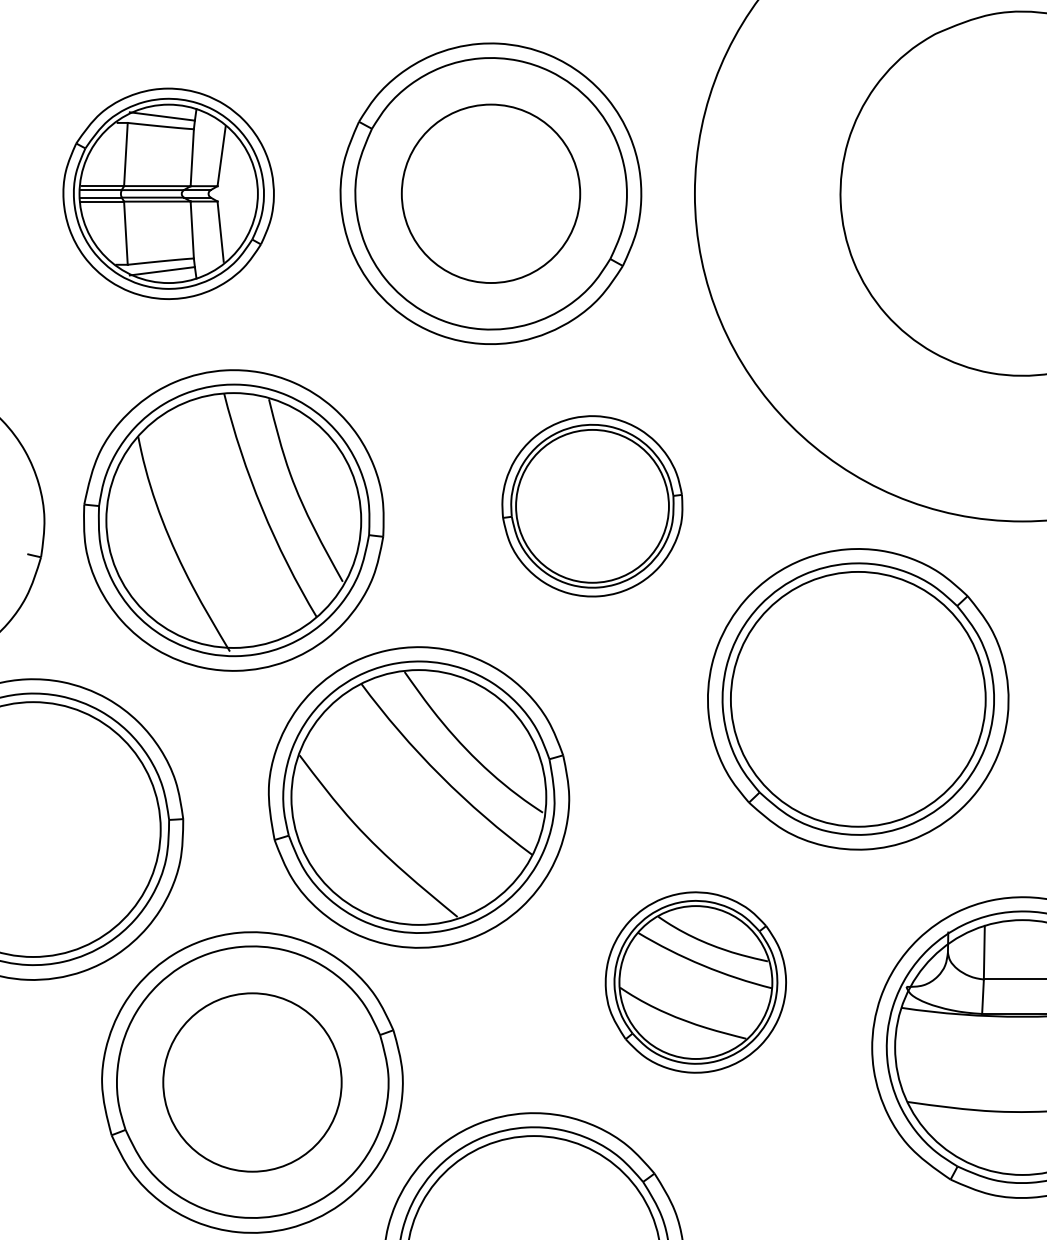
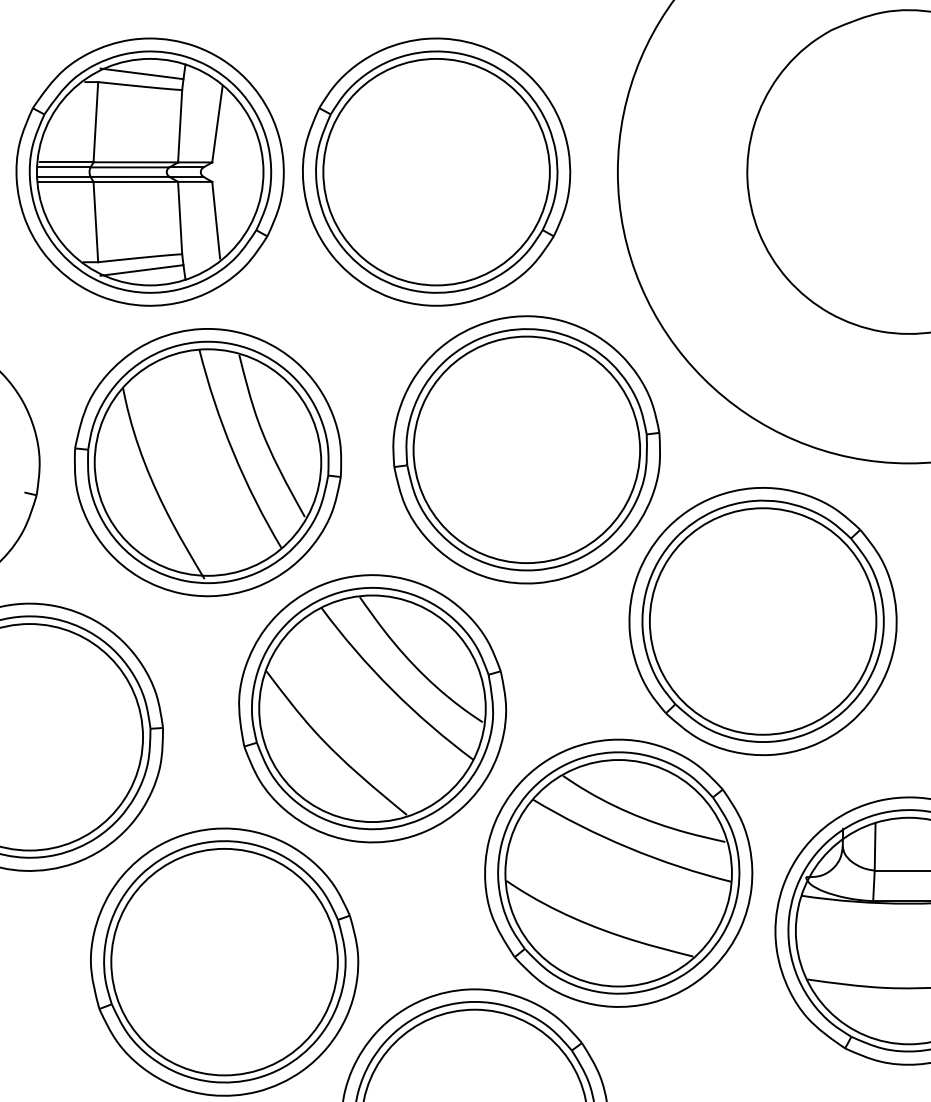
part: (168, 193) -> (149, 171), size x1.43
circle: (490, 193) -> (436, 171), size x1.43
part: (592, 506) -> (526, 450), size x1.67
part: (695, 982) -> (618, 873), size x1.67
circle: (252, 1082) -> (224, 962), size x1.43

